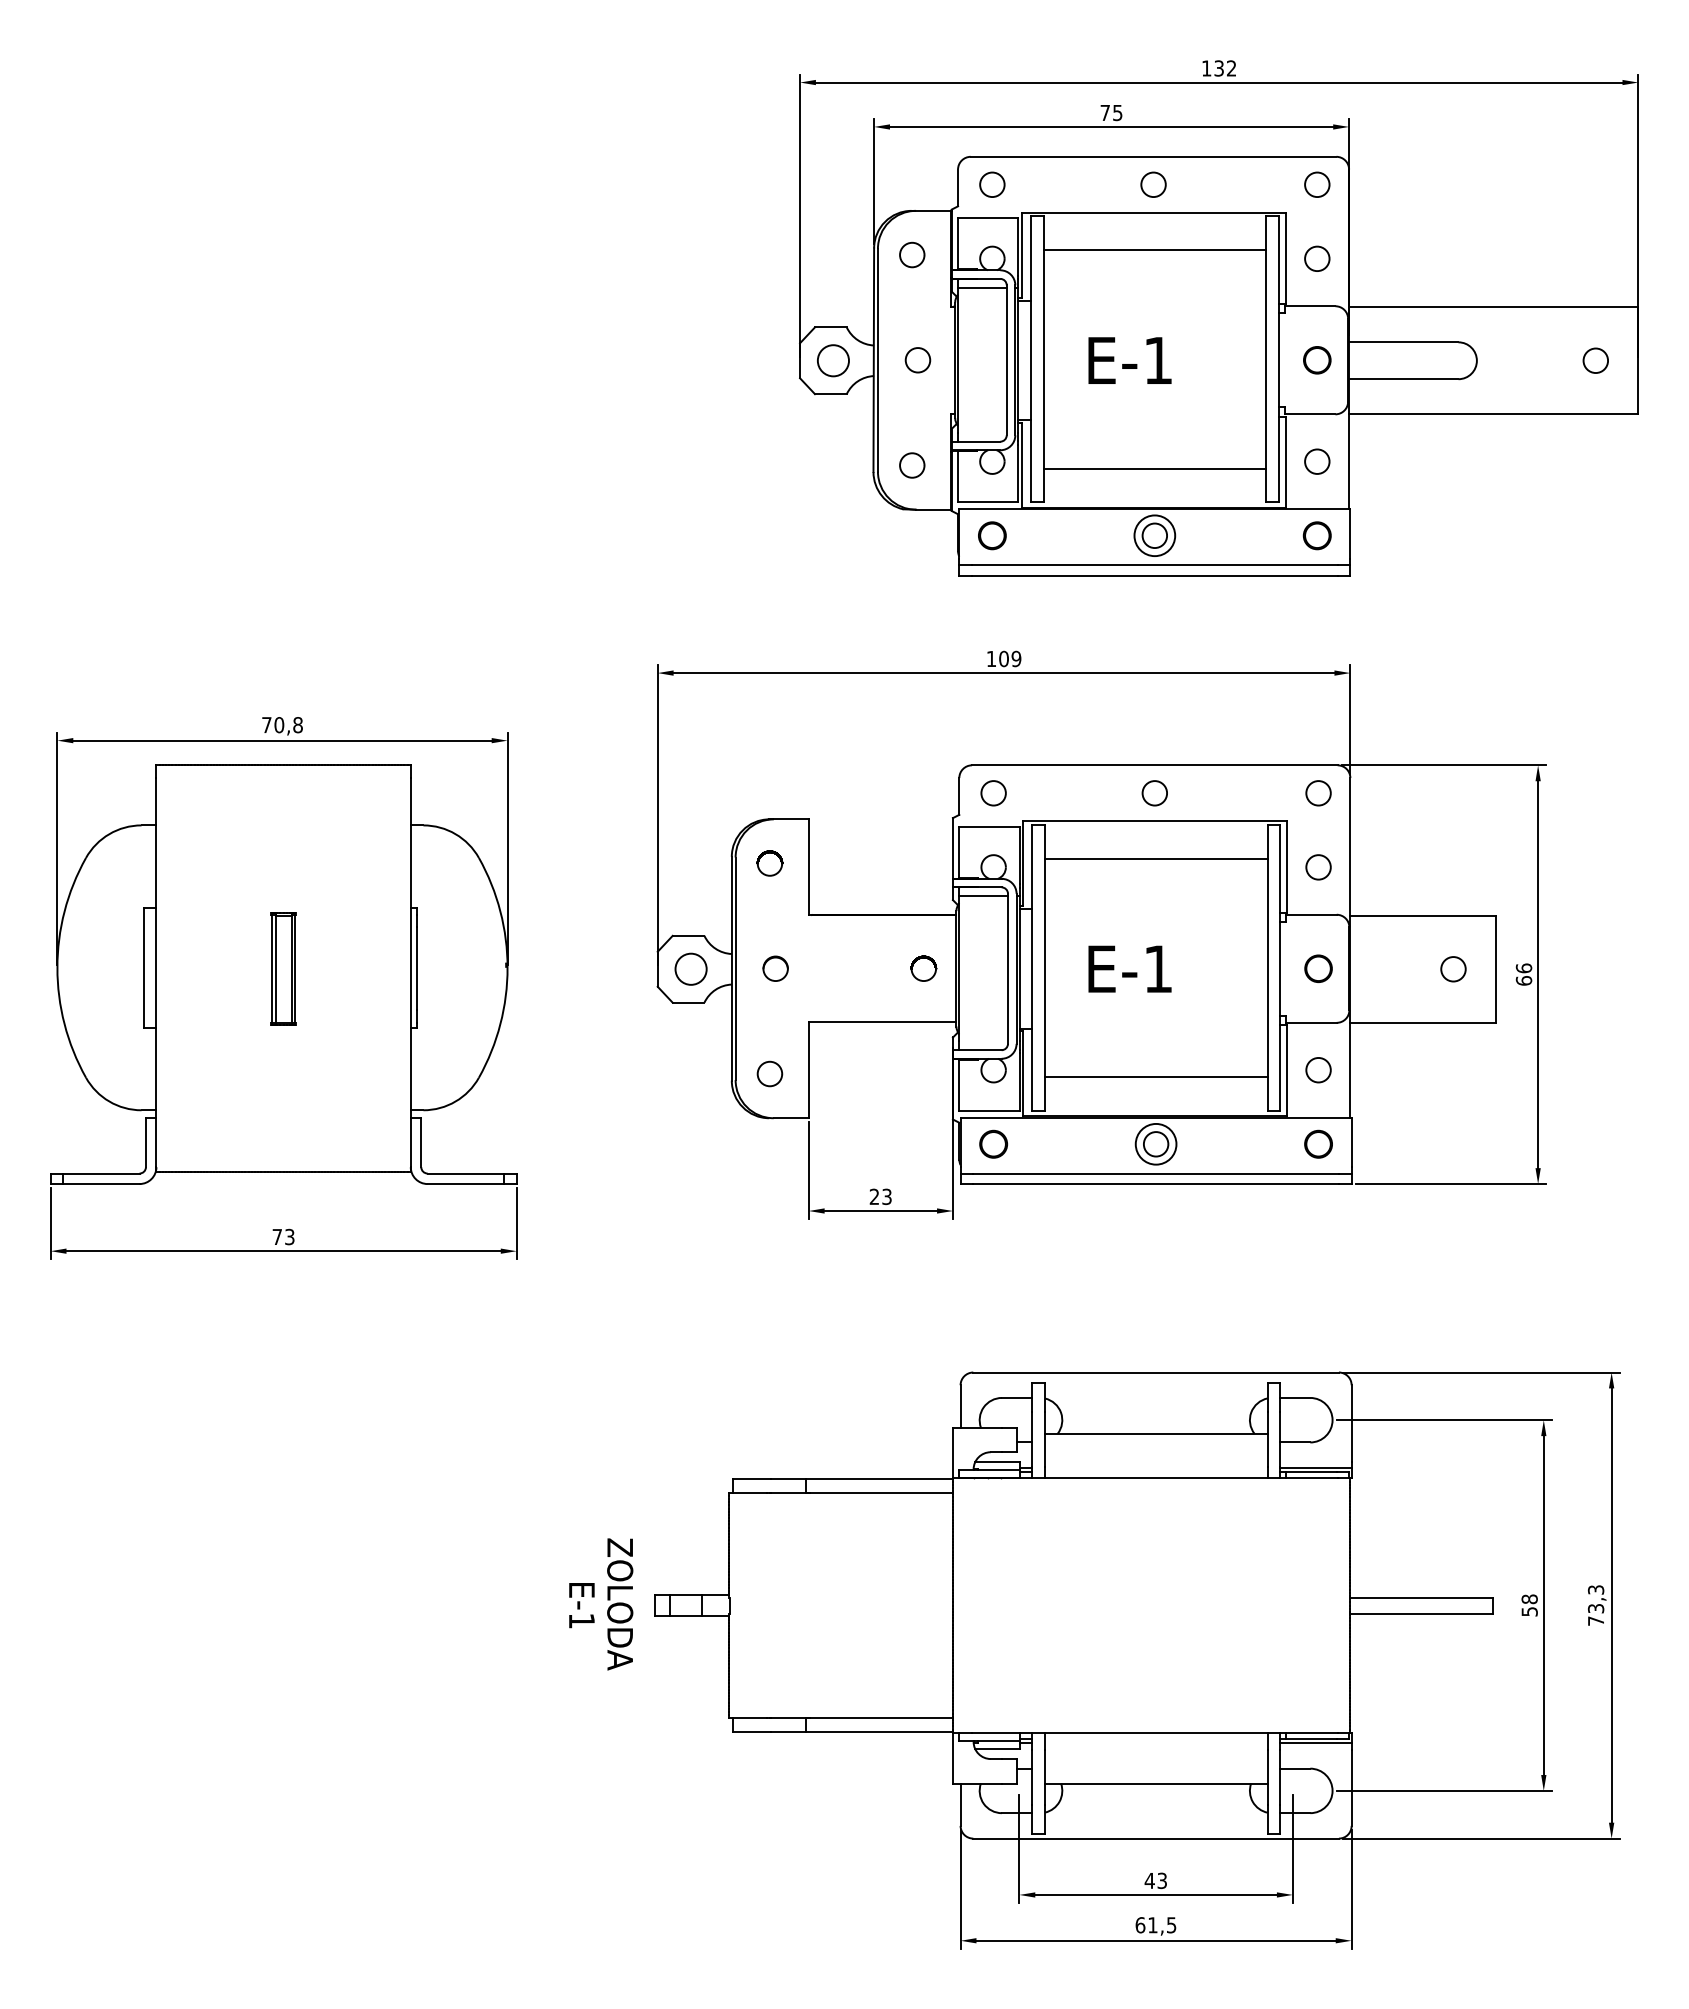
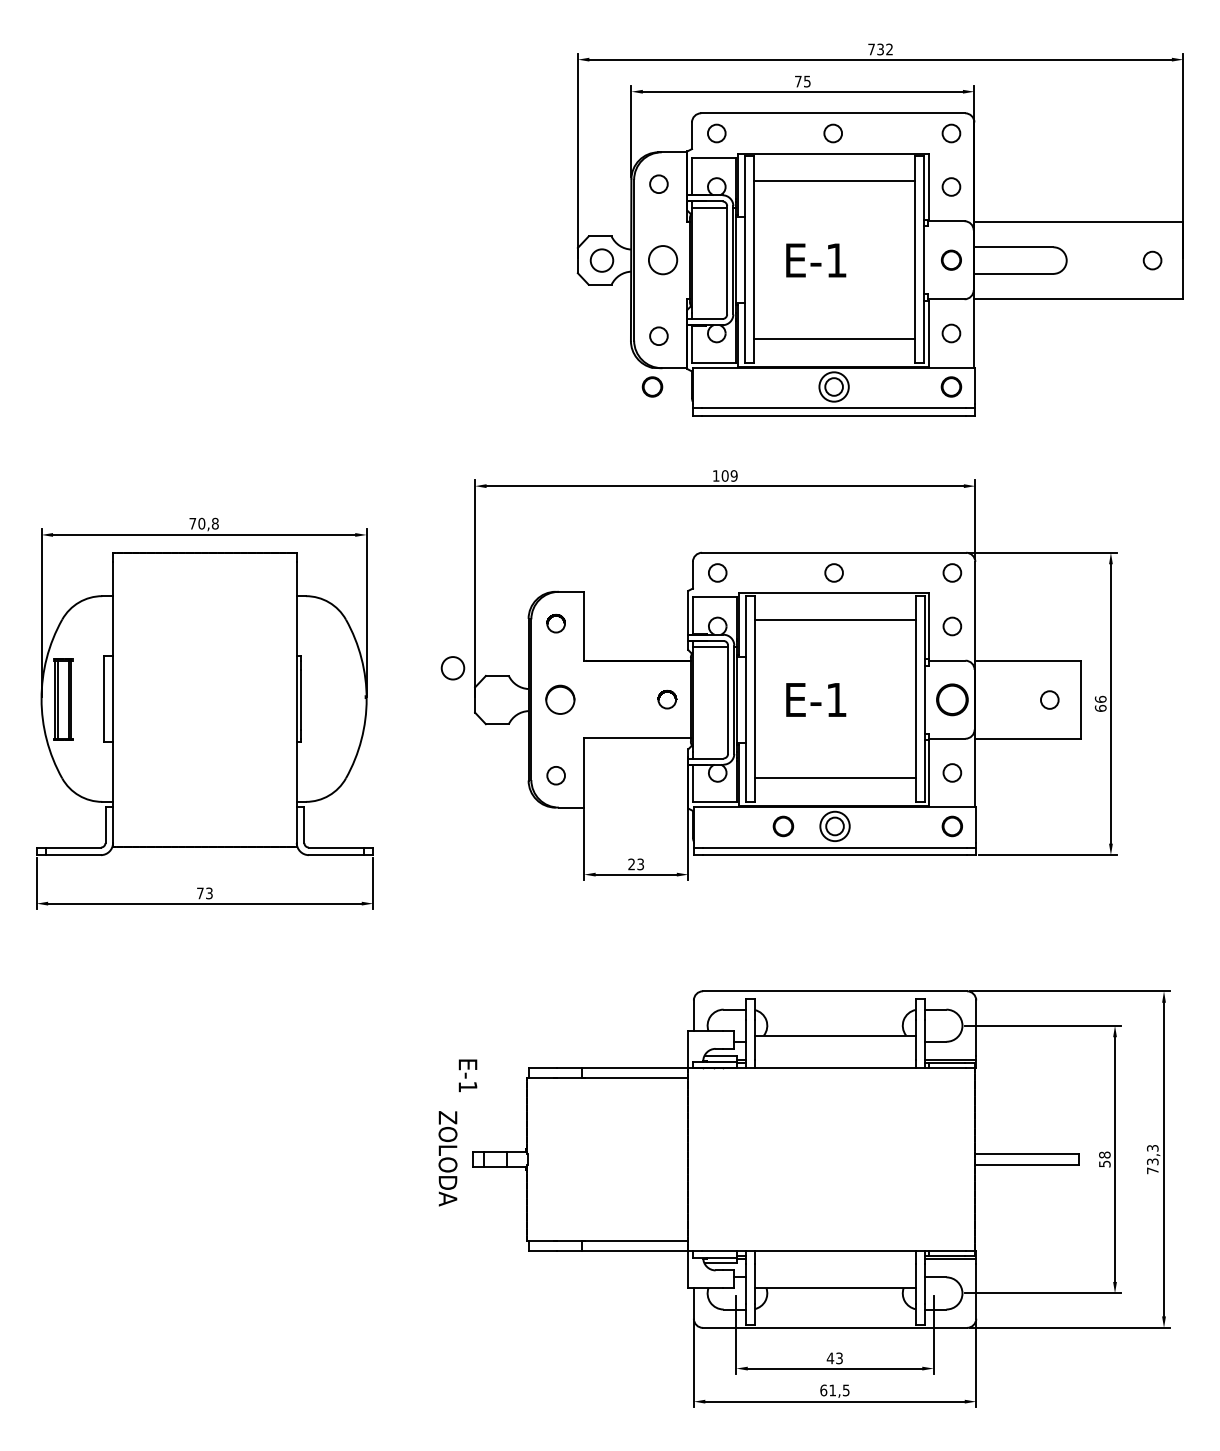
text: (1206, 68) -> (871, 49), 132 -> 732
circle: (917, 360) -> (662, 260), size x1.6
circle: (992, 535) -> (652, 386), moved
part: (283, 968) -> (63, 699), moved
circle: (690, 968) -> (452, 667), moved
circle: (775, 968) -> (560, 699), size x1.6
circle: (1318, 968) -> (952, 699), size x1.6
part: (993, 1143) -> (783, 825), moved
text: (581, 1605) -> (467, 1075), moved

